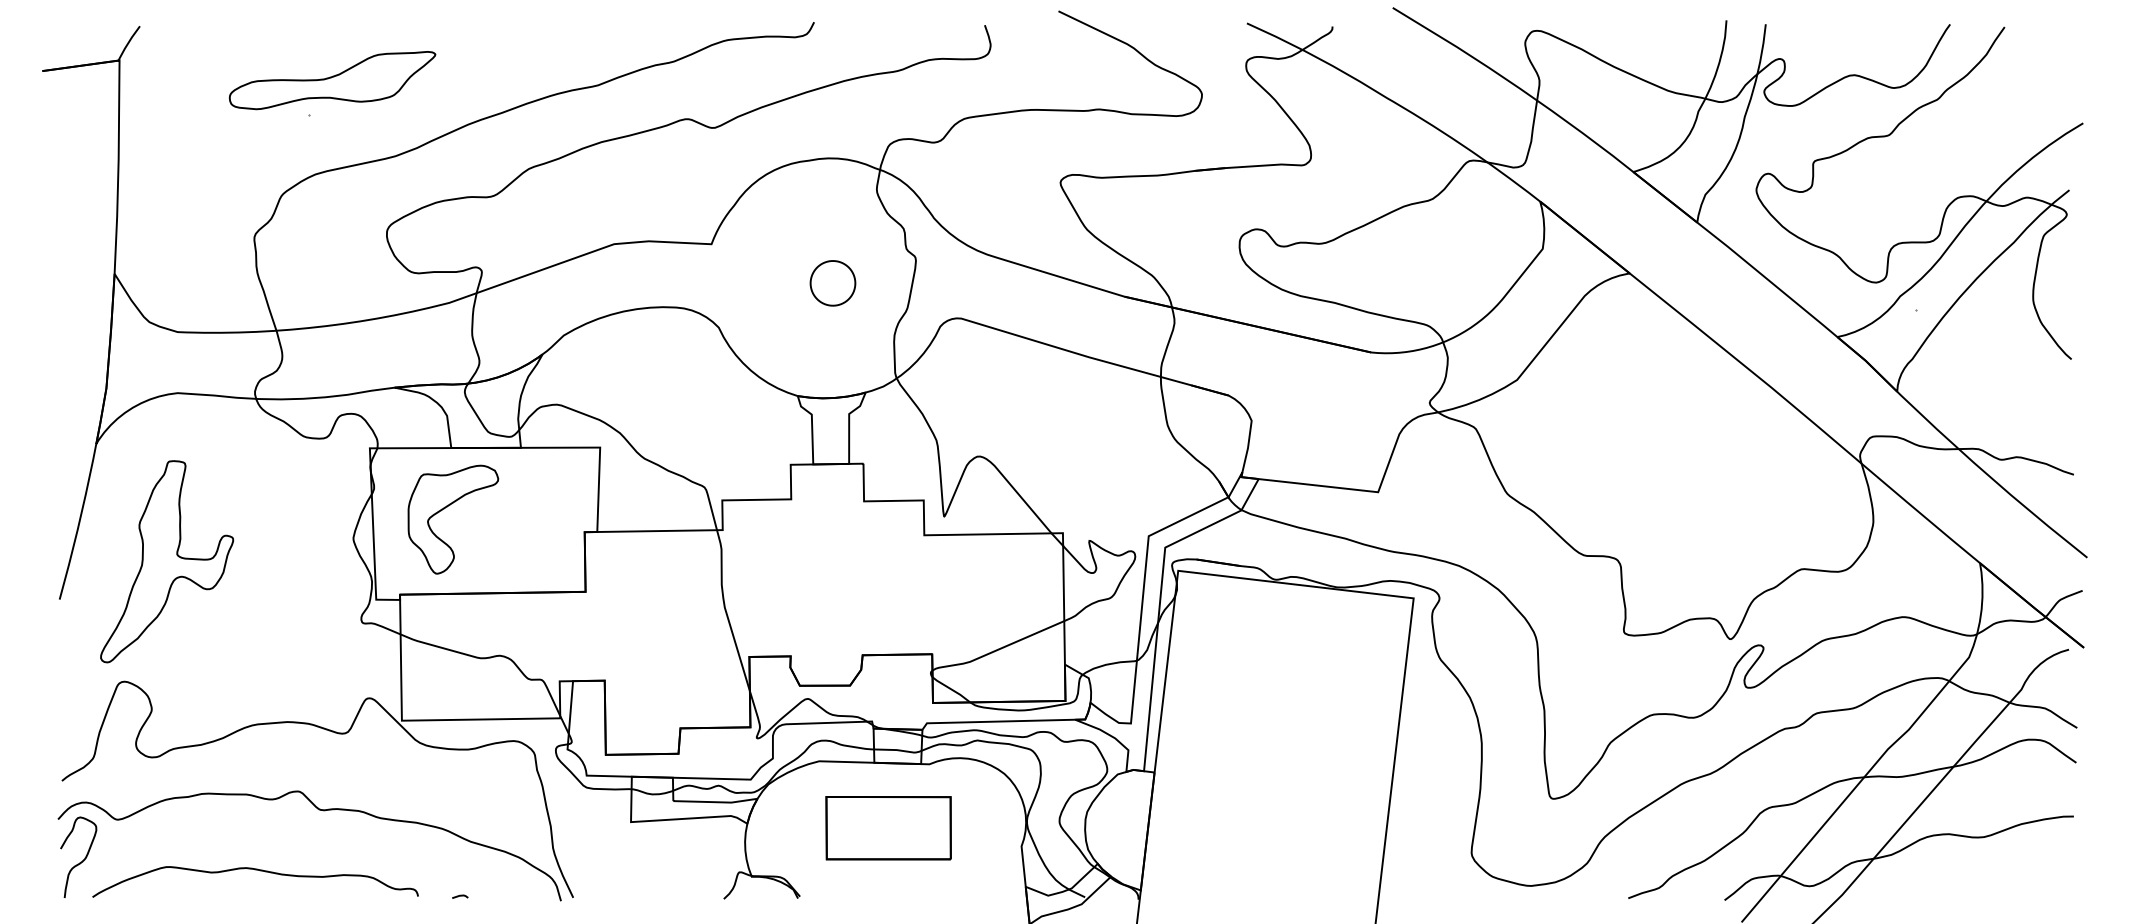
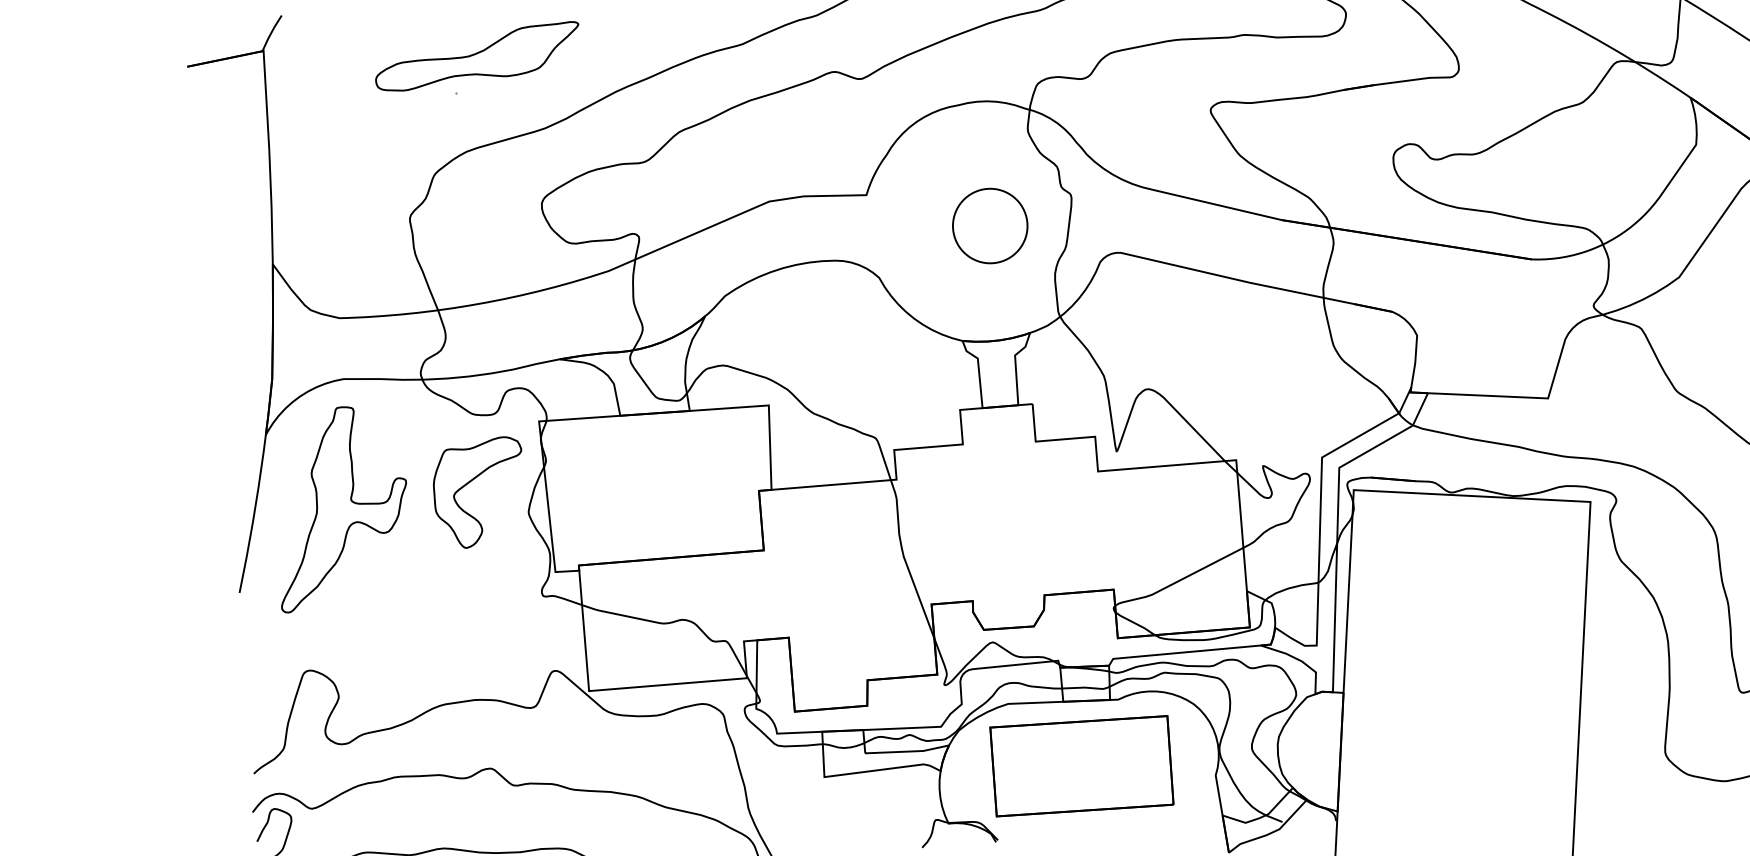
part: (832, 283) -> (989, 226), size x1.67
part: (447, 507) -> (472, 481), moved
part: (167, 561) -> (342, 507), moved
part: (888, 827) -> (1081, 765), size x1.43

